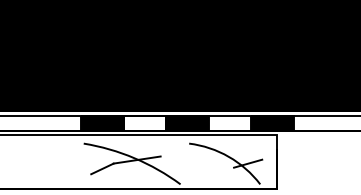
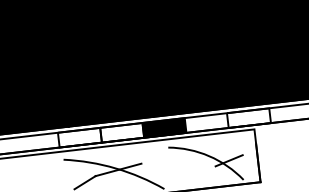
fill: (102, 123) -> (79, 137), removed
fill: (272, 123) -> (248, 118), removed

